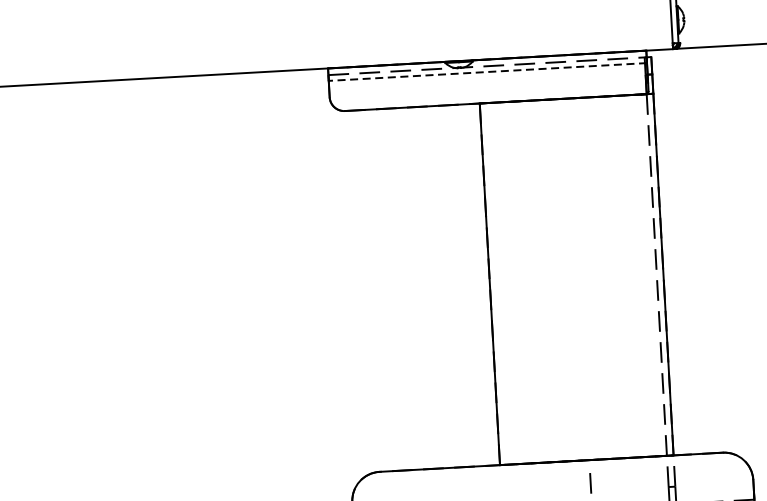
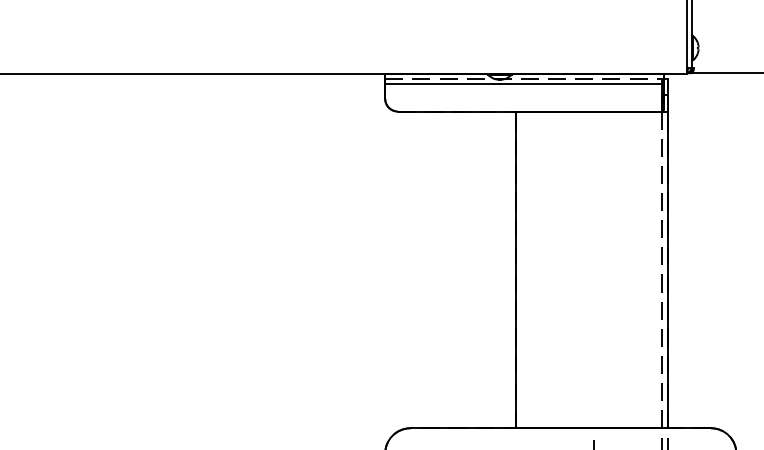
line: (487, 72) -> (524, 84), dashed -> solid

